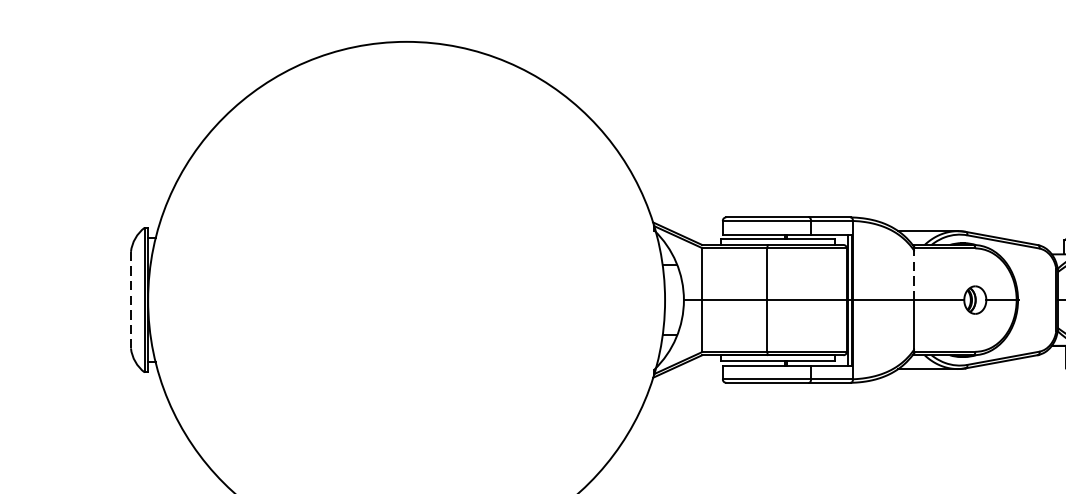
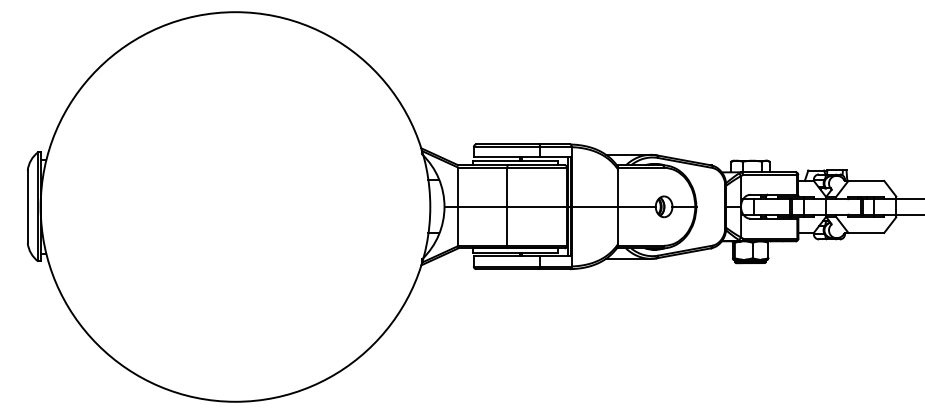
line: (914, 275) -> (618, 188), dashed -> solid
line: (130, 301) -> (27, 207), dashed -> solid

